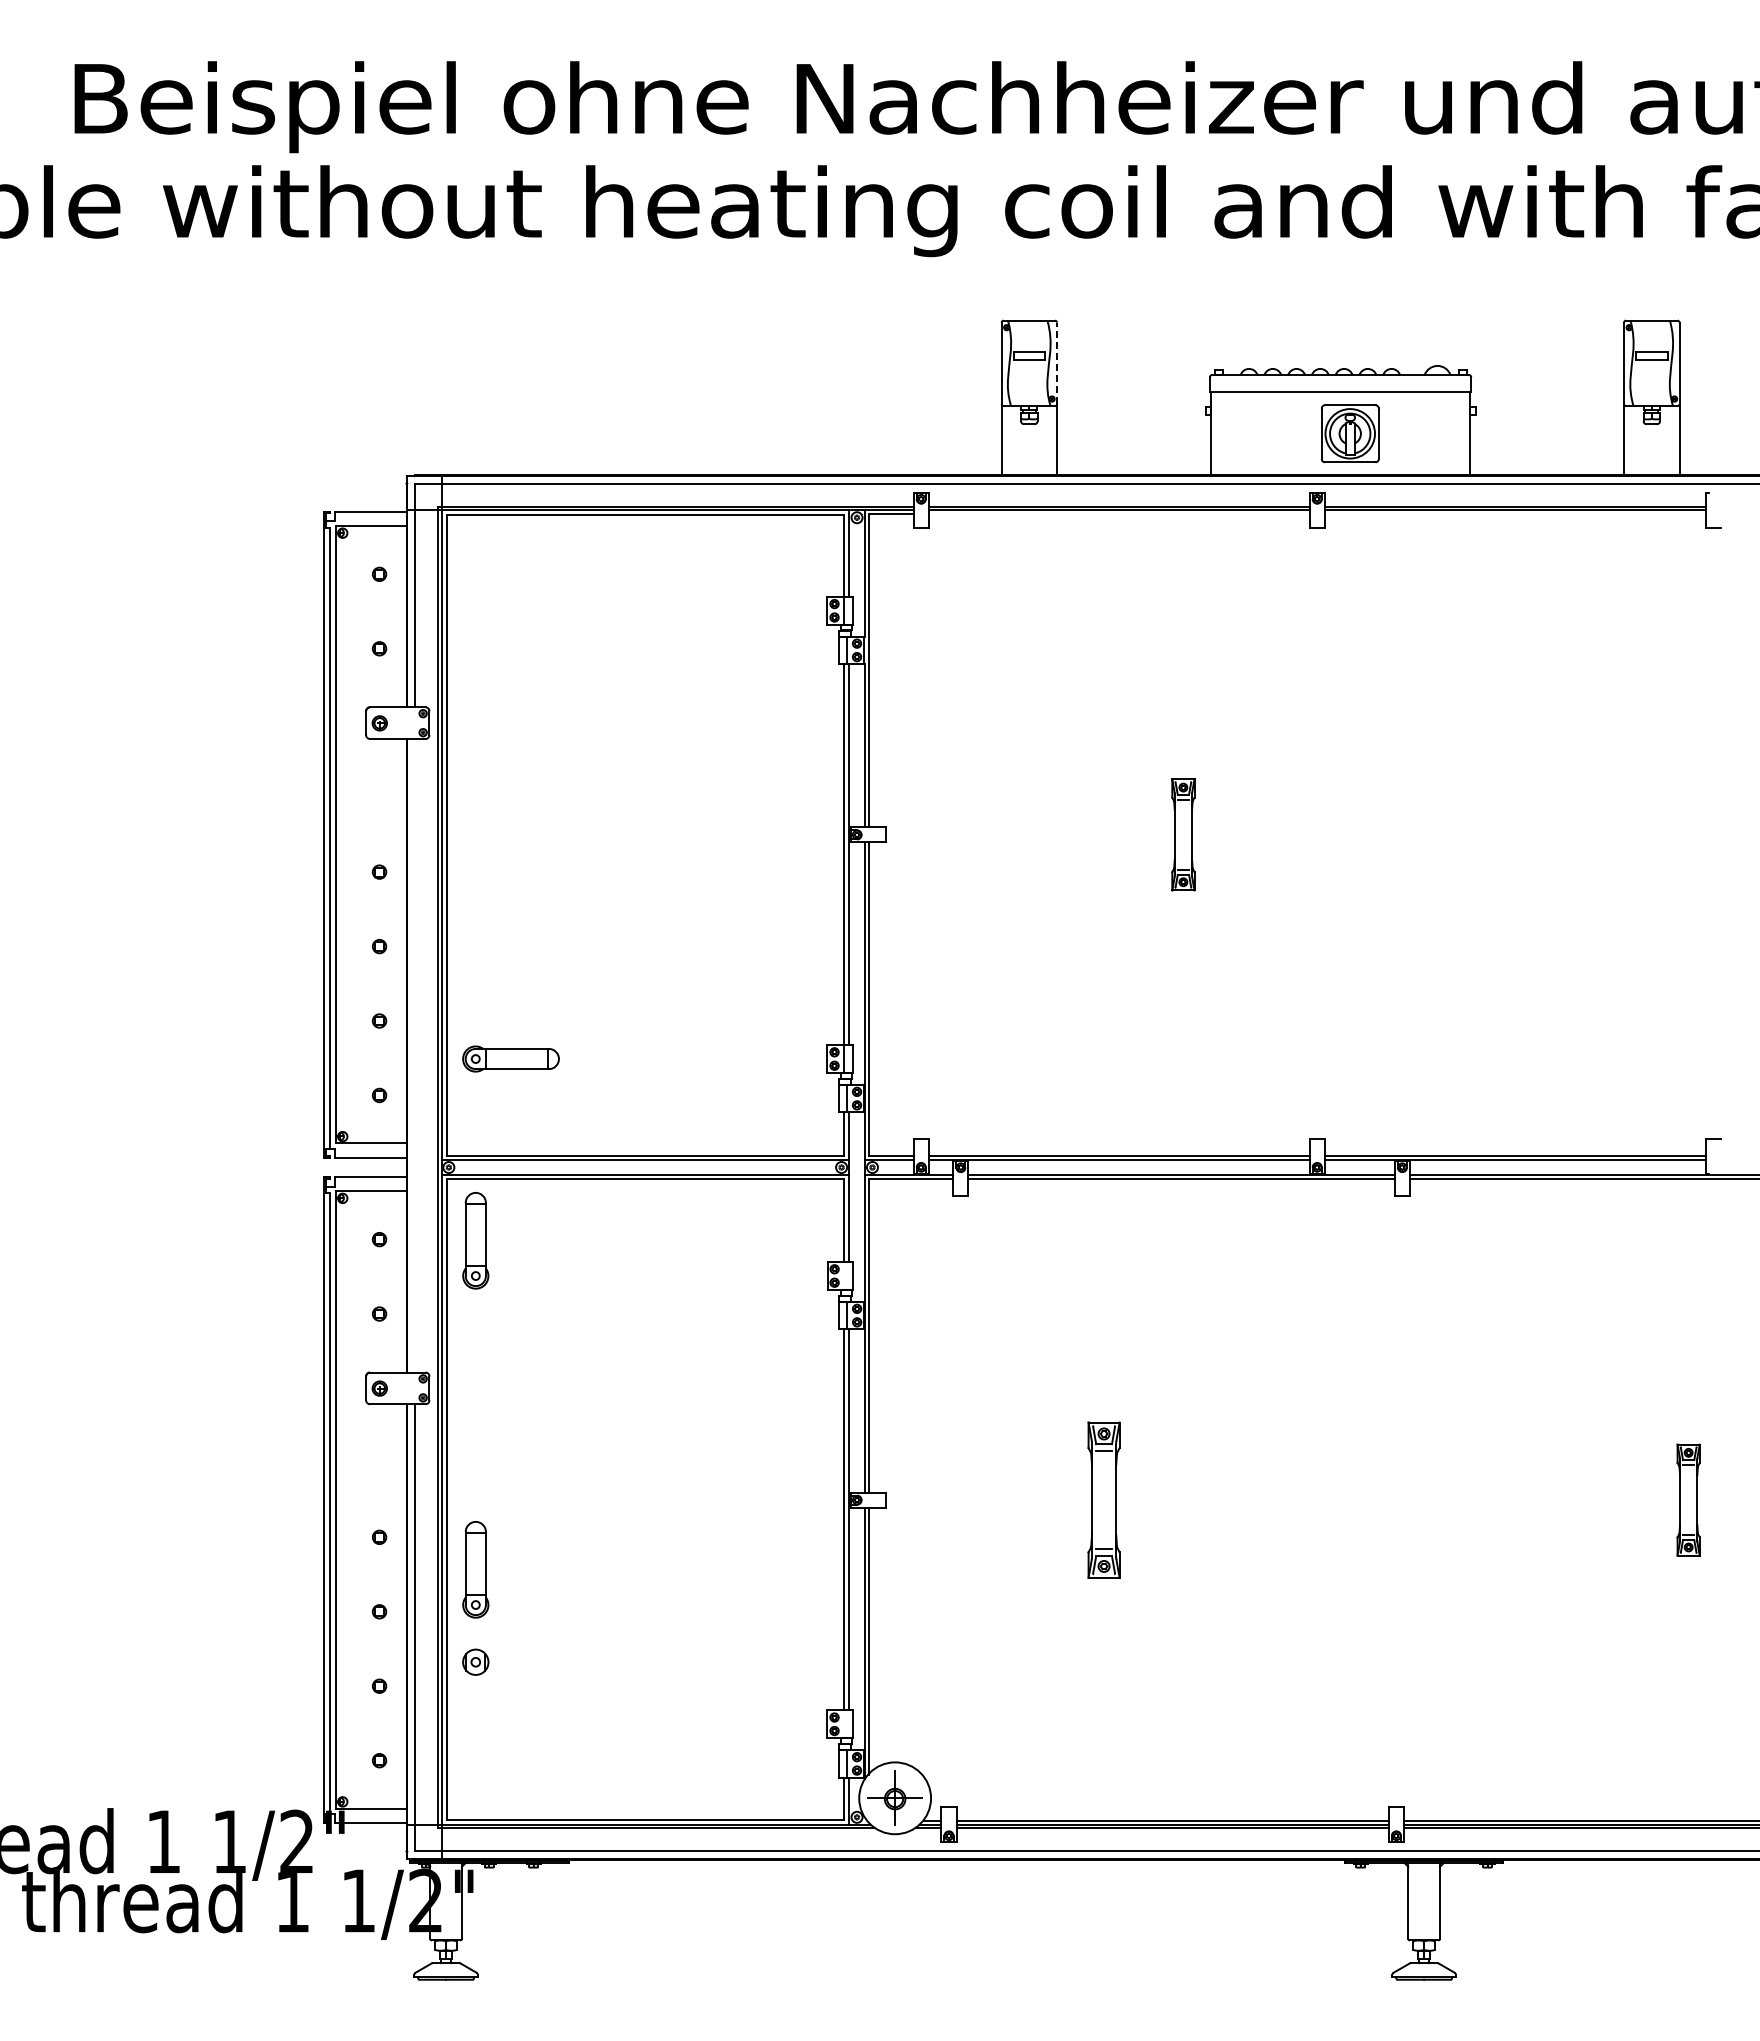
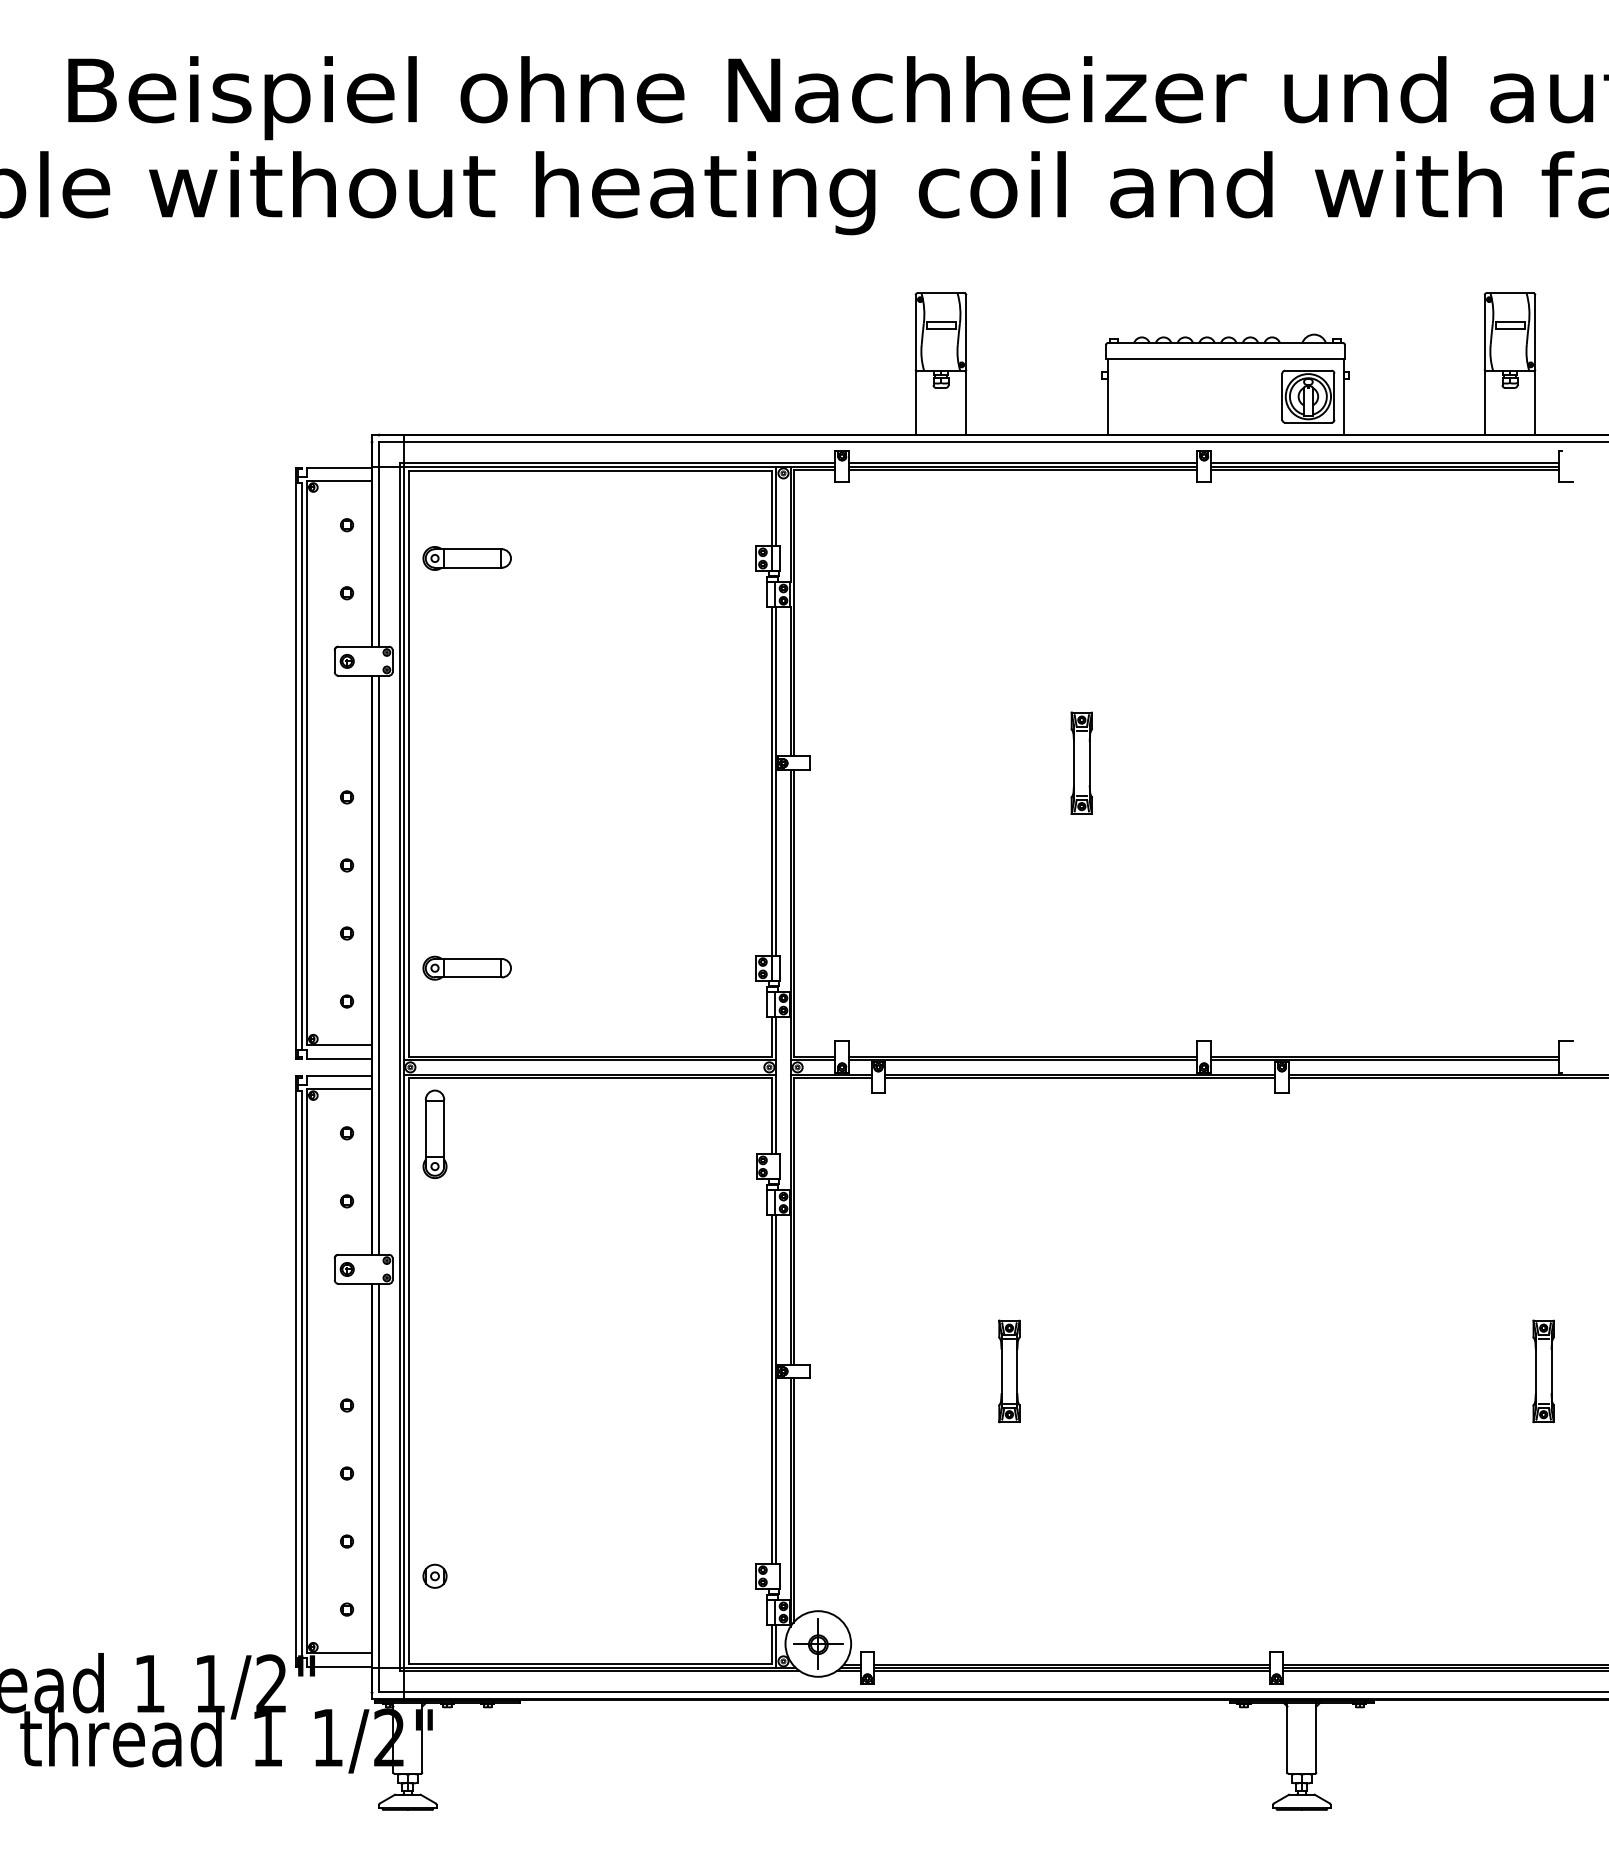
line: (1057, 363) -> (966, 332), dashed -> solid
part: (1349, 433) -> (1307, 396), moved
line: (1118, 513) -> (1022, 469), added
line: (1514, 513) -> (1384, 469), added
part: (510, 610) -> (466, 558), added
line: (414, 1055) -> (378, 964), added
part: (1104, 1499) -> (1009, 1370), size x0.71
part: (475, 1569) -> (434, 1434), removed
part: (475, 1661) -> (434, 1575), moved

